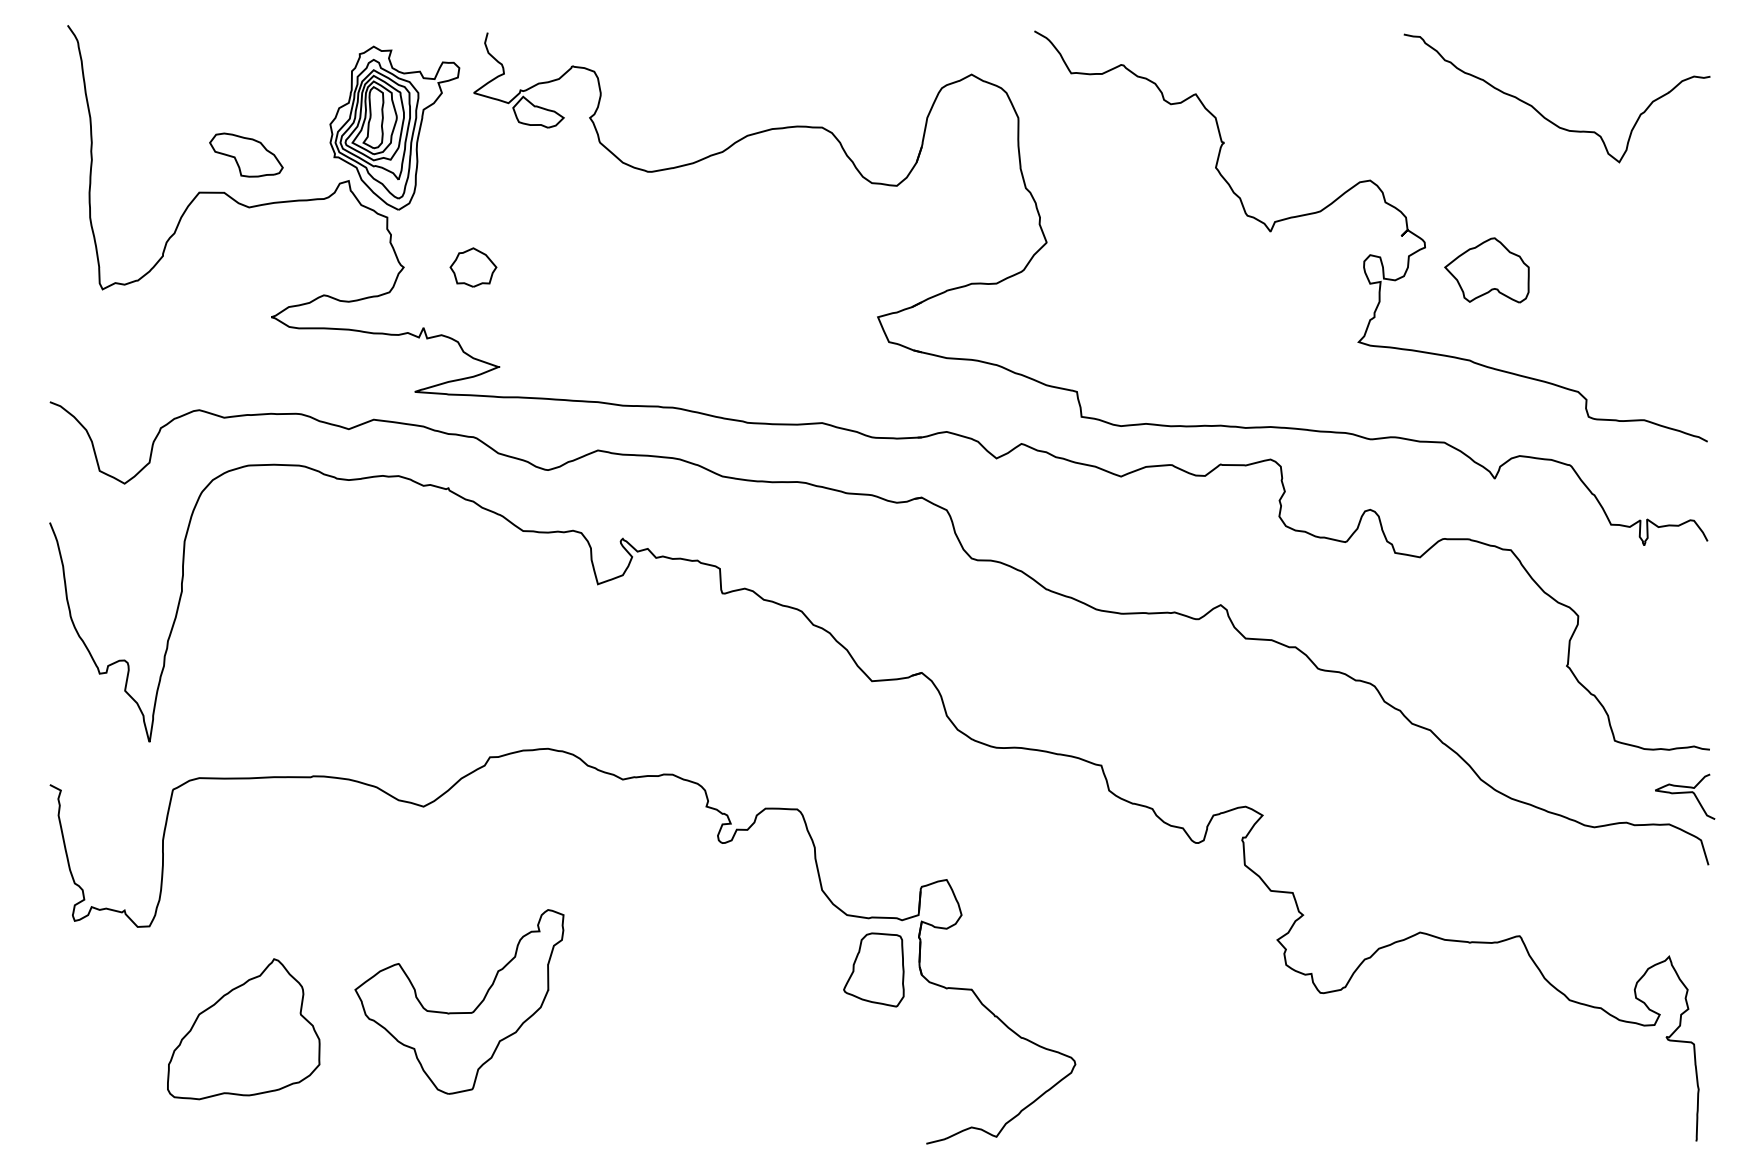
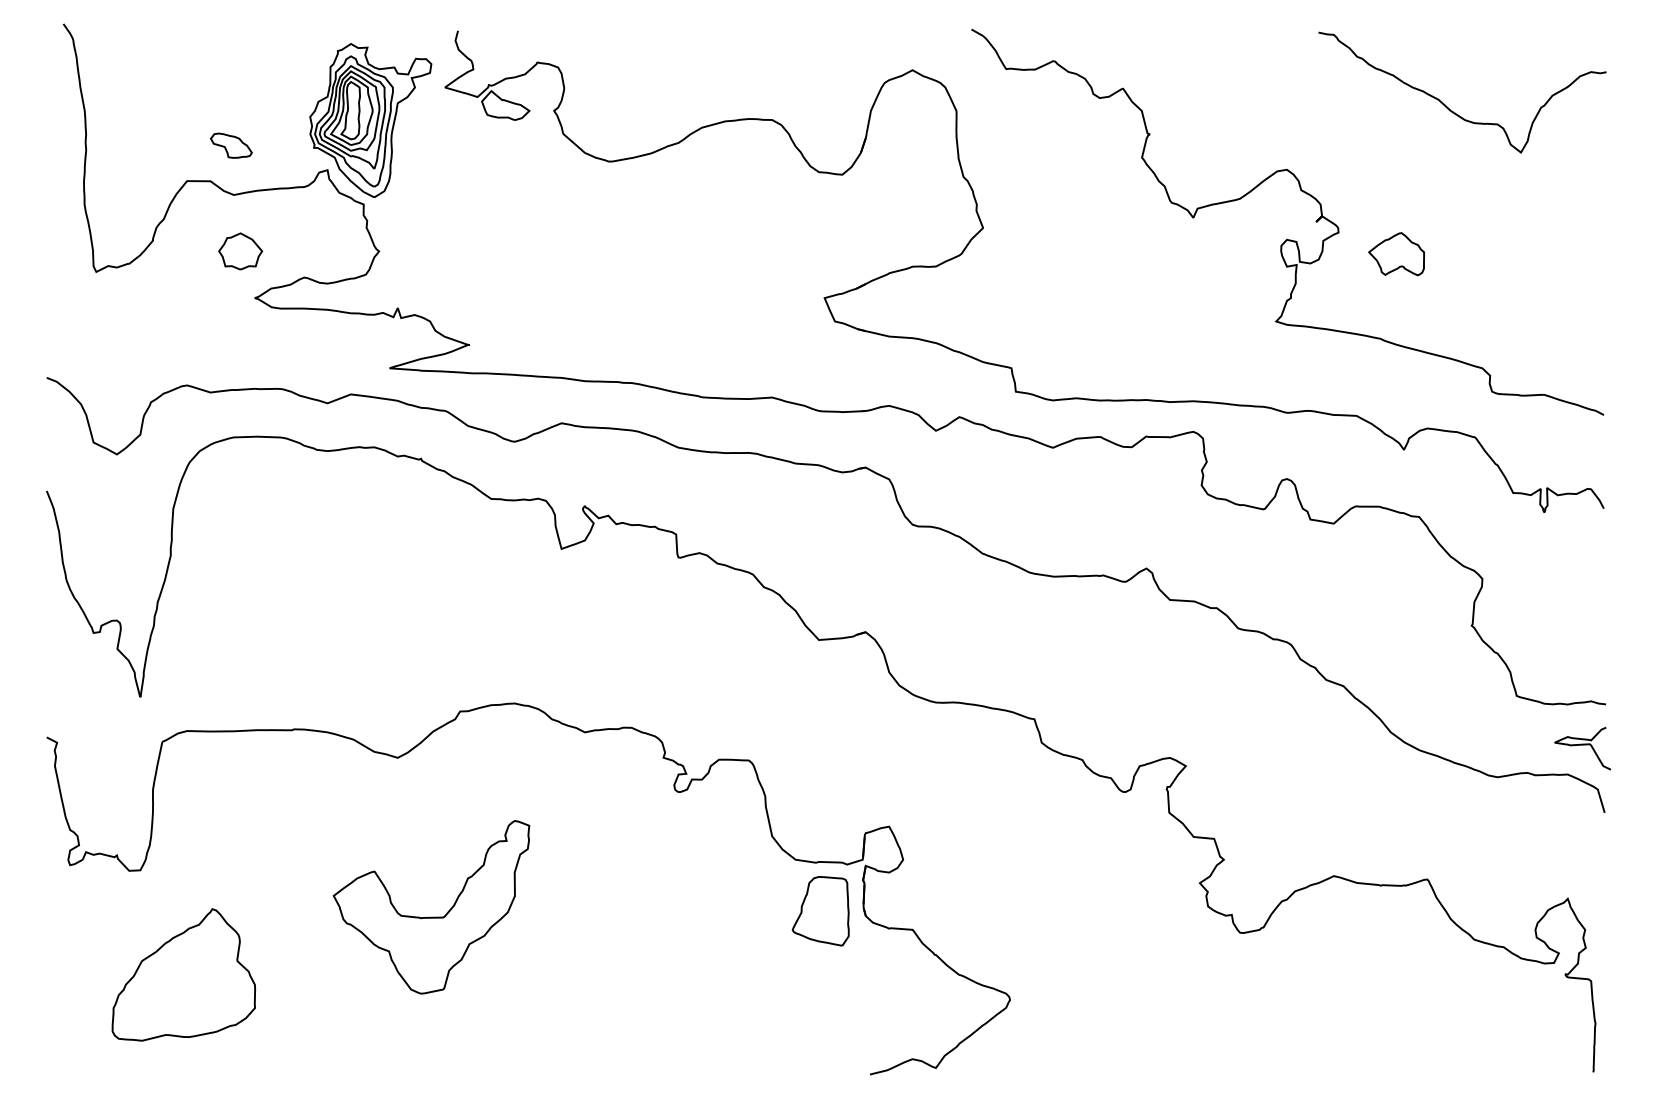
part: (246, 154) -> (231, 145), size x0.6
part: (473, 267) -> (240, 251), moved
part: (1486, 270) -> (1396, 254), size x0.7
part: (459, 1011) -> (431, 916), moved
part: (243, 1028) -> (183, 974), moved

